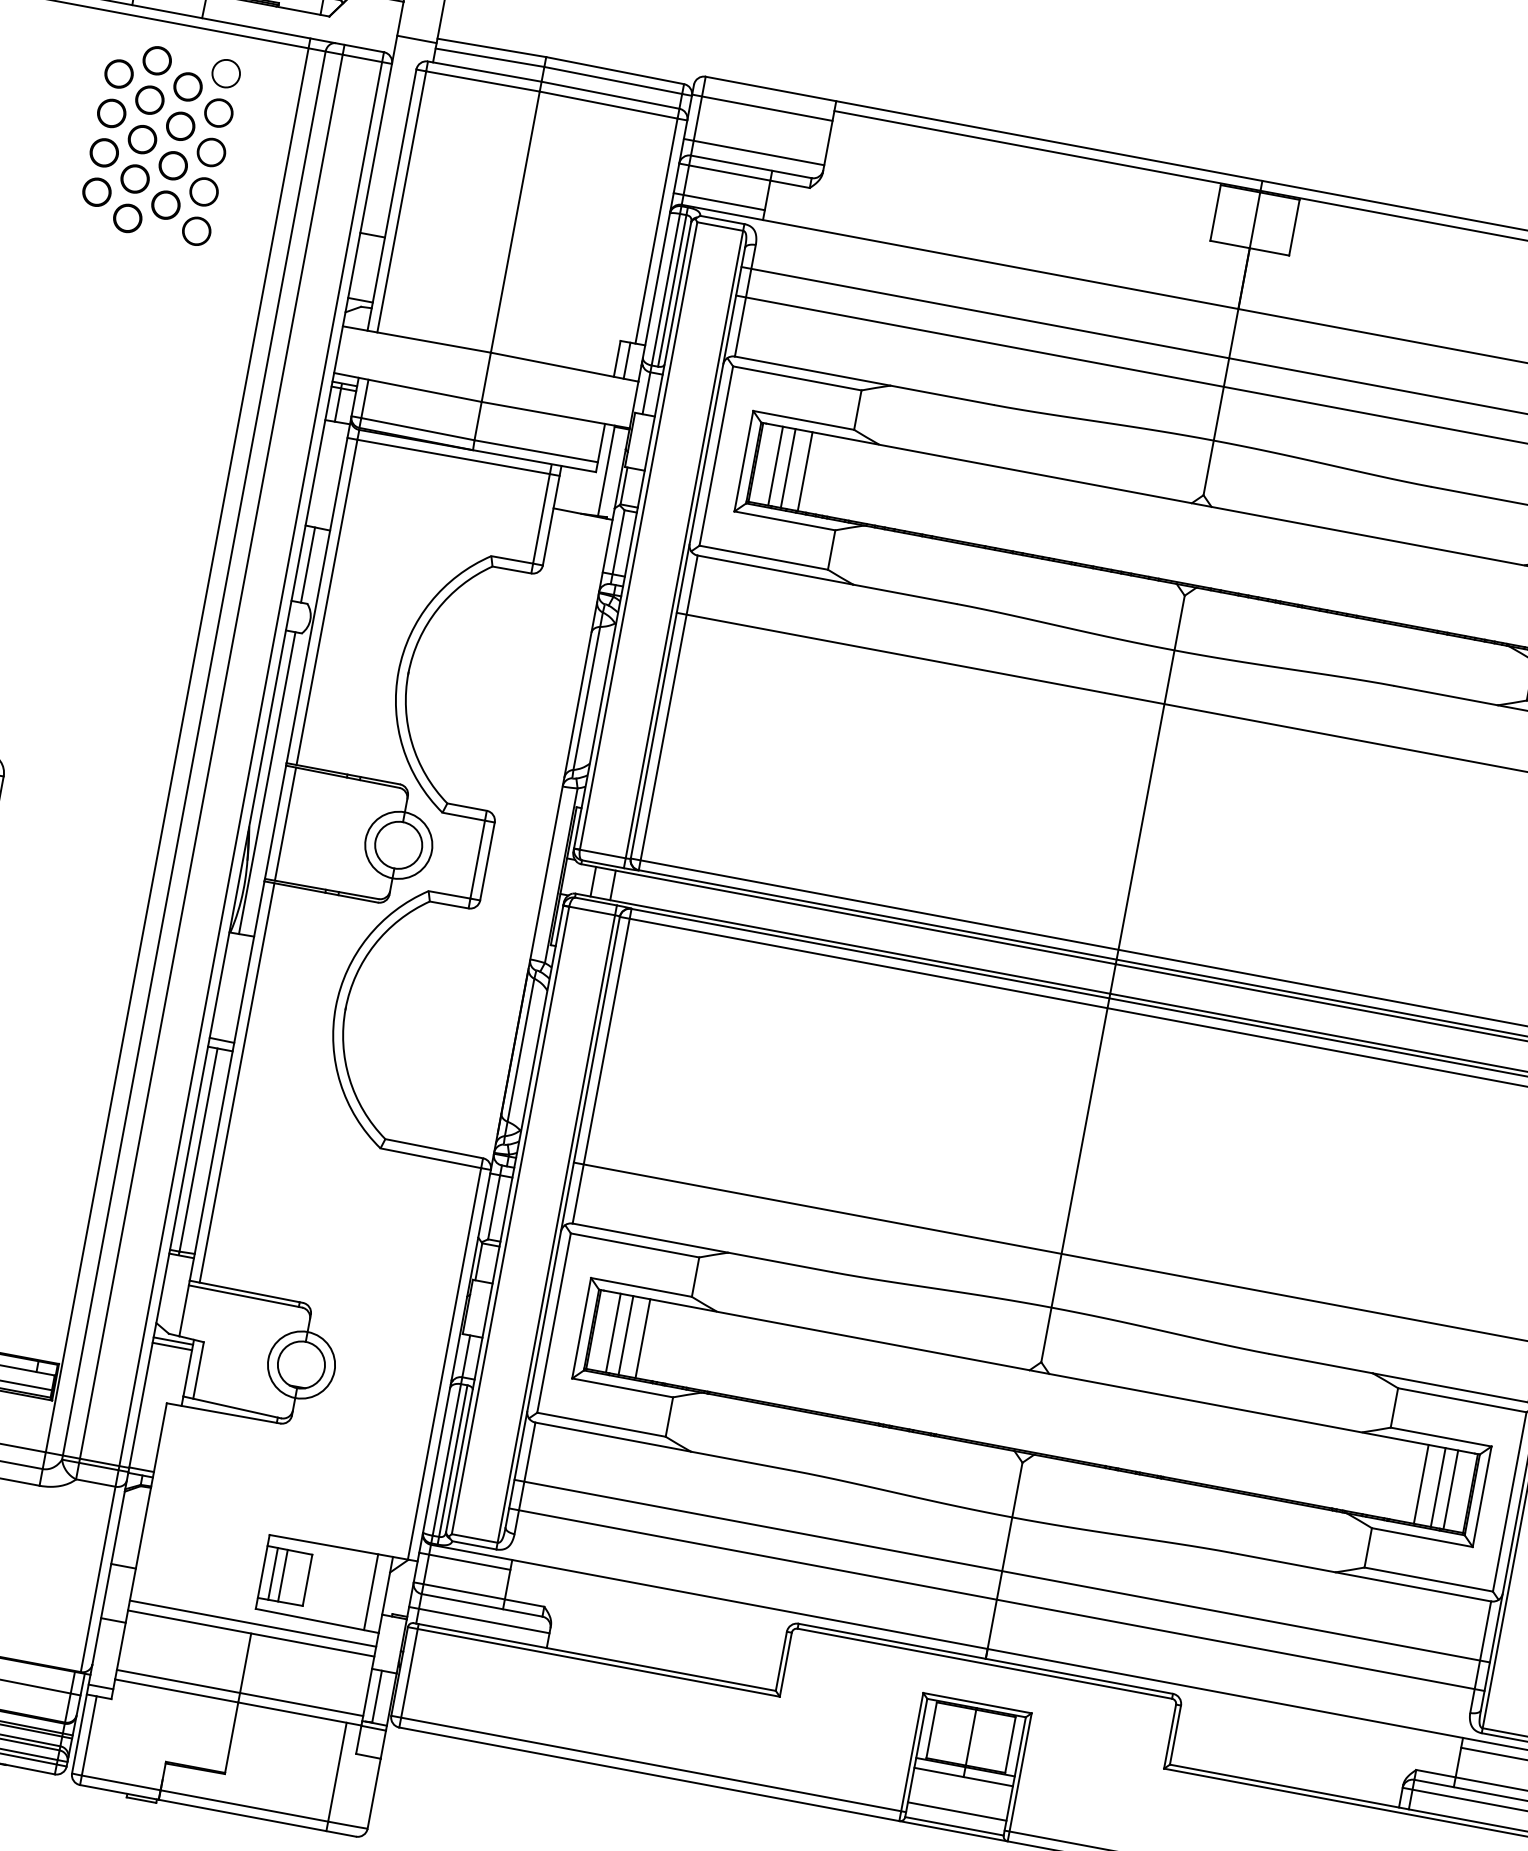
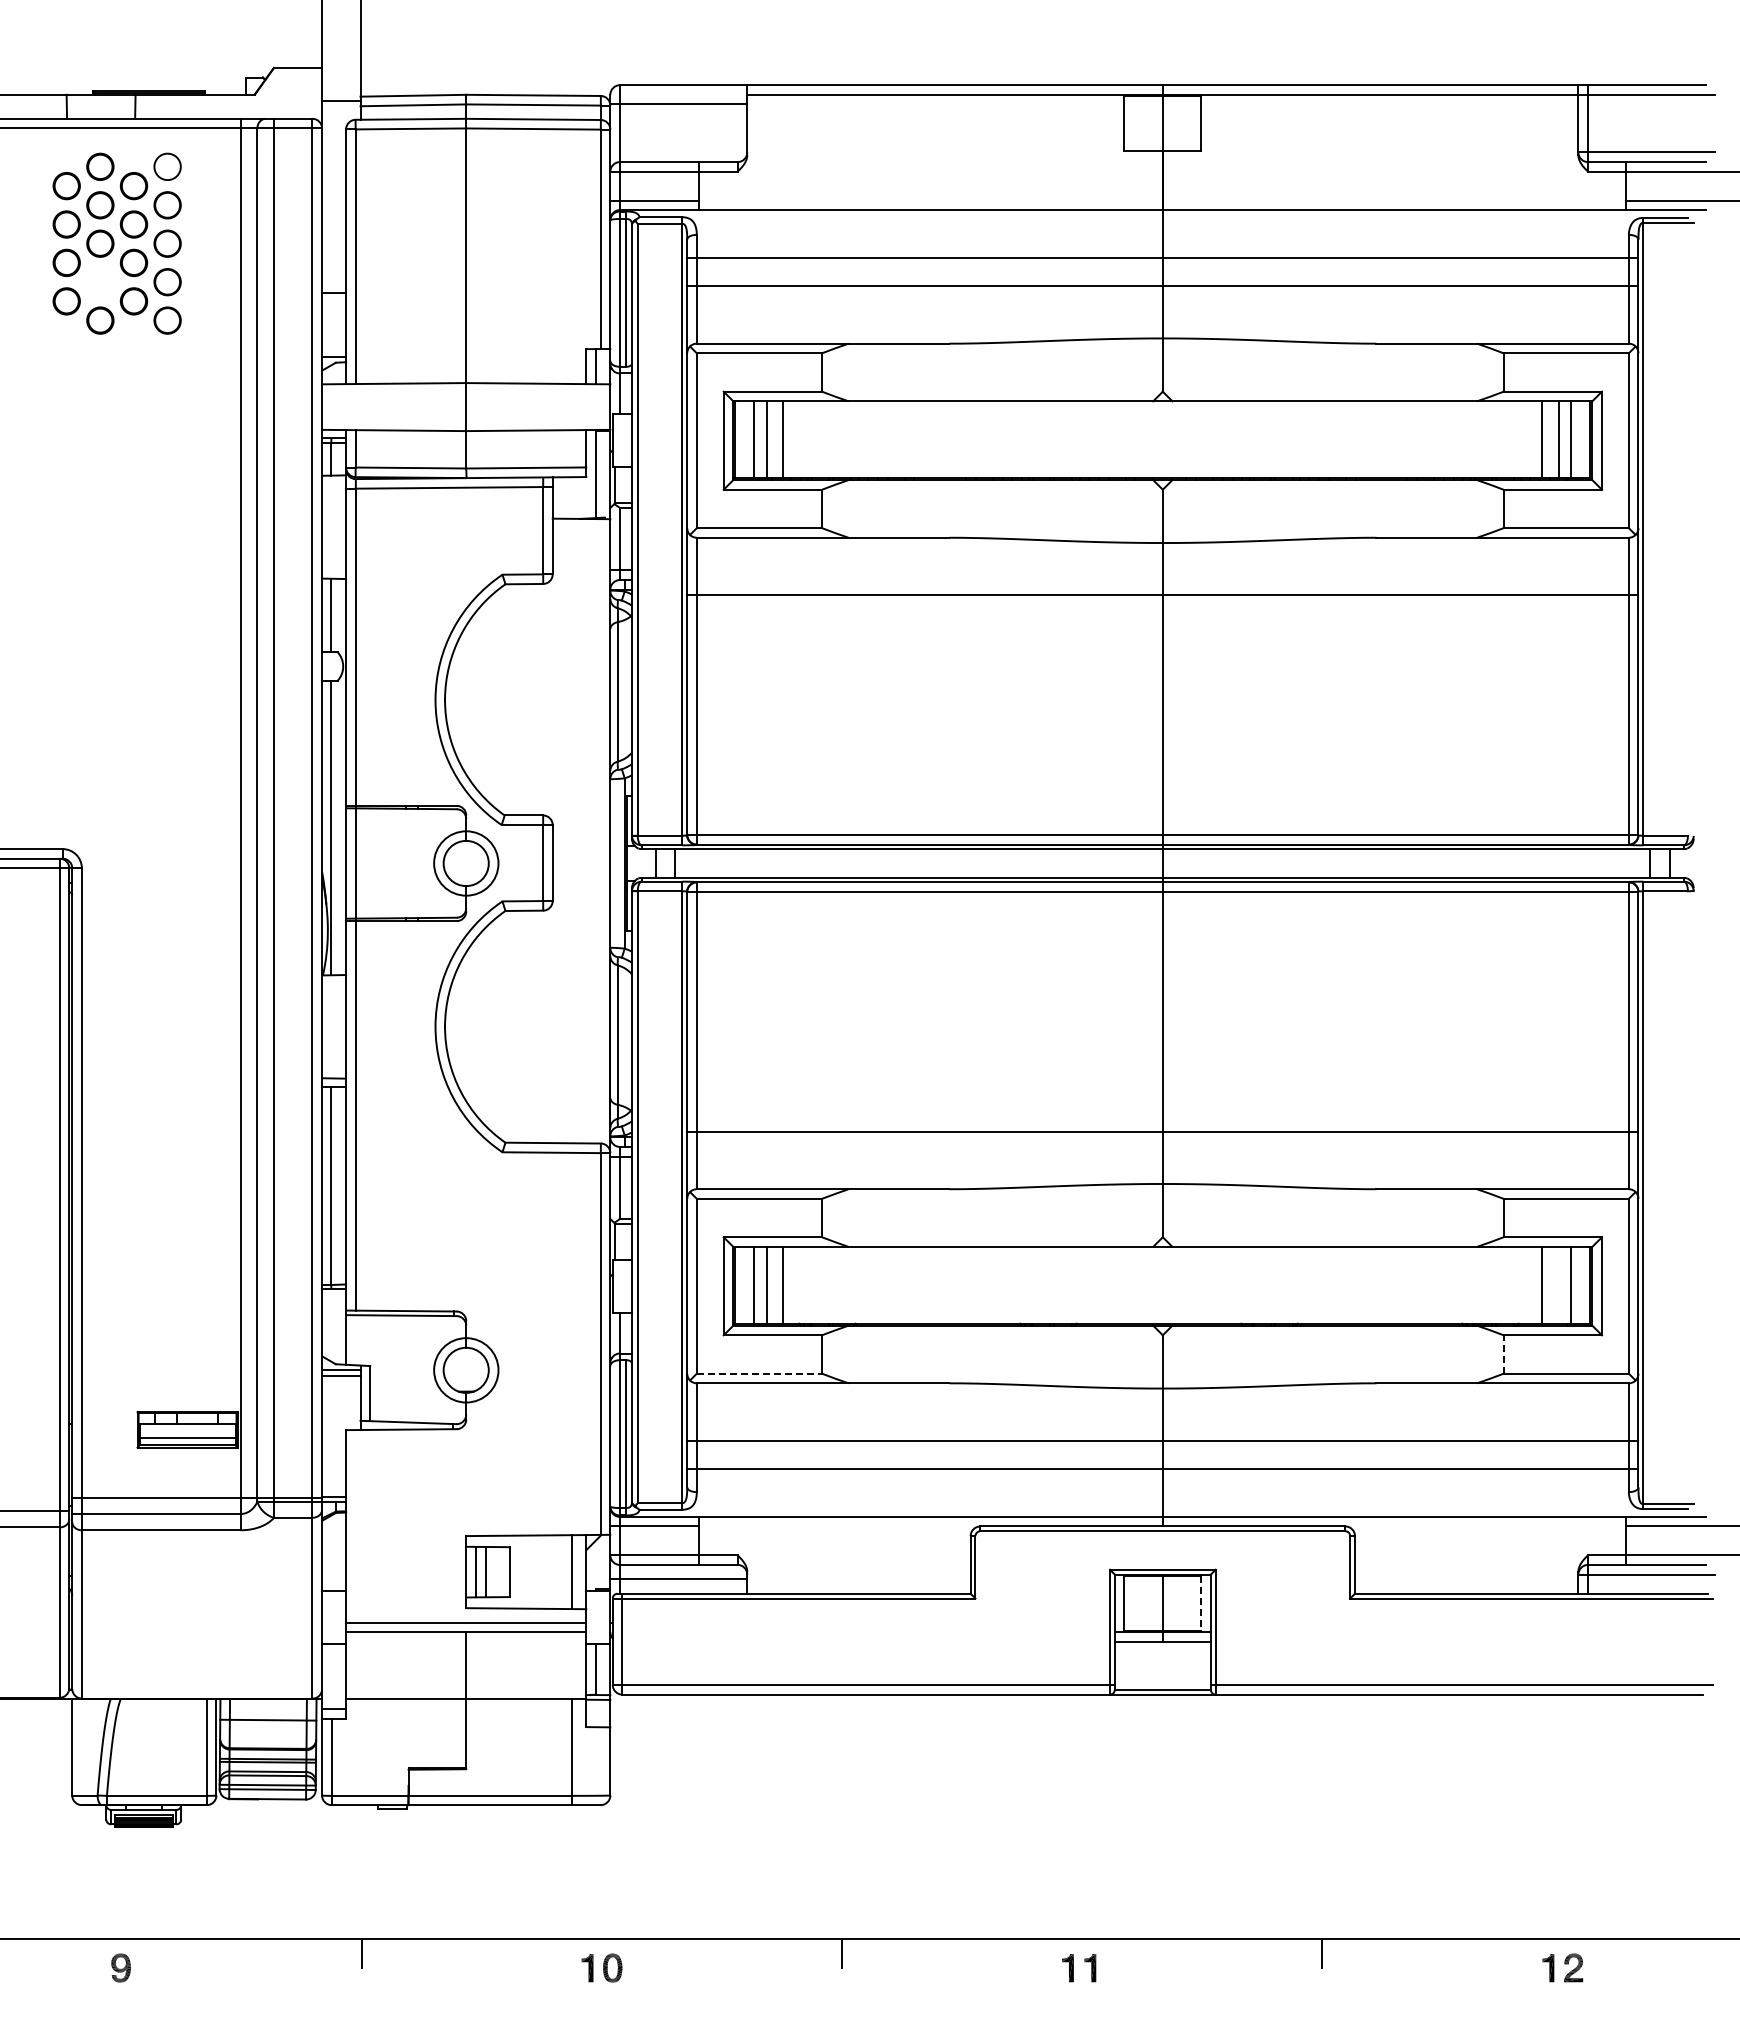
line: (753, 151) -> (678, 147), removed
circle: (135, 179) -> (100, 282), removed
line: (601, 1424) -> (759, 1373), solid -> dashed
line: (1437, 1486) -> (1558, 1284), removed
line: (1368, 1547) -> (1503, 1354), solid -> dashed
line: (240, 1693) -> (466, 1690), removed
line: (1010, 1745) -> (1201, 1603), solid -> dashed
line: (956, 1811) -> (1162, 1675), removed

